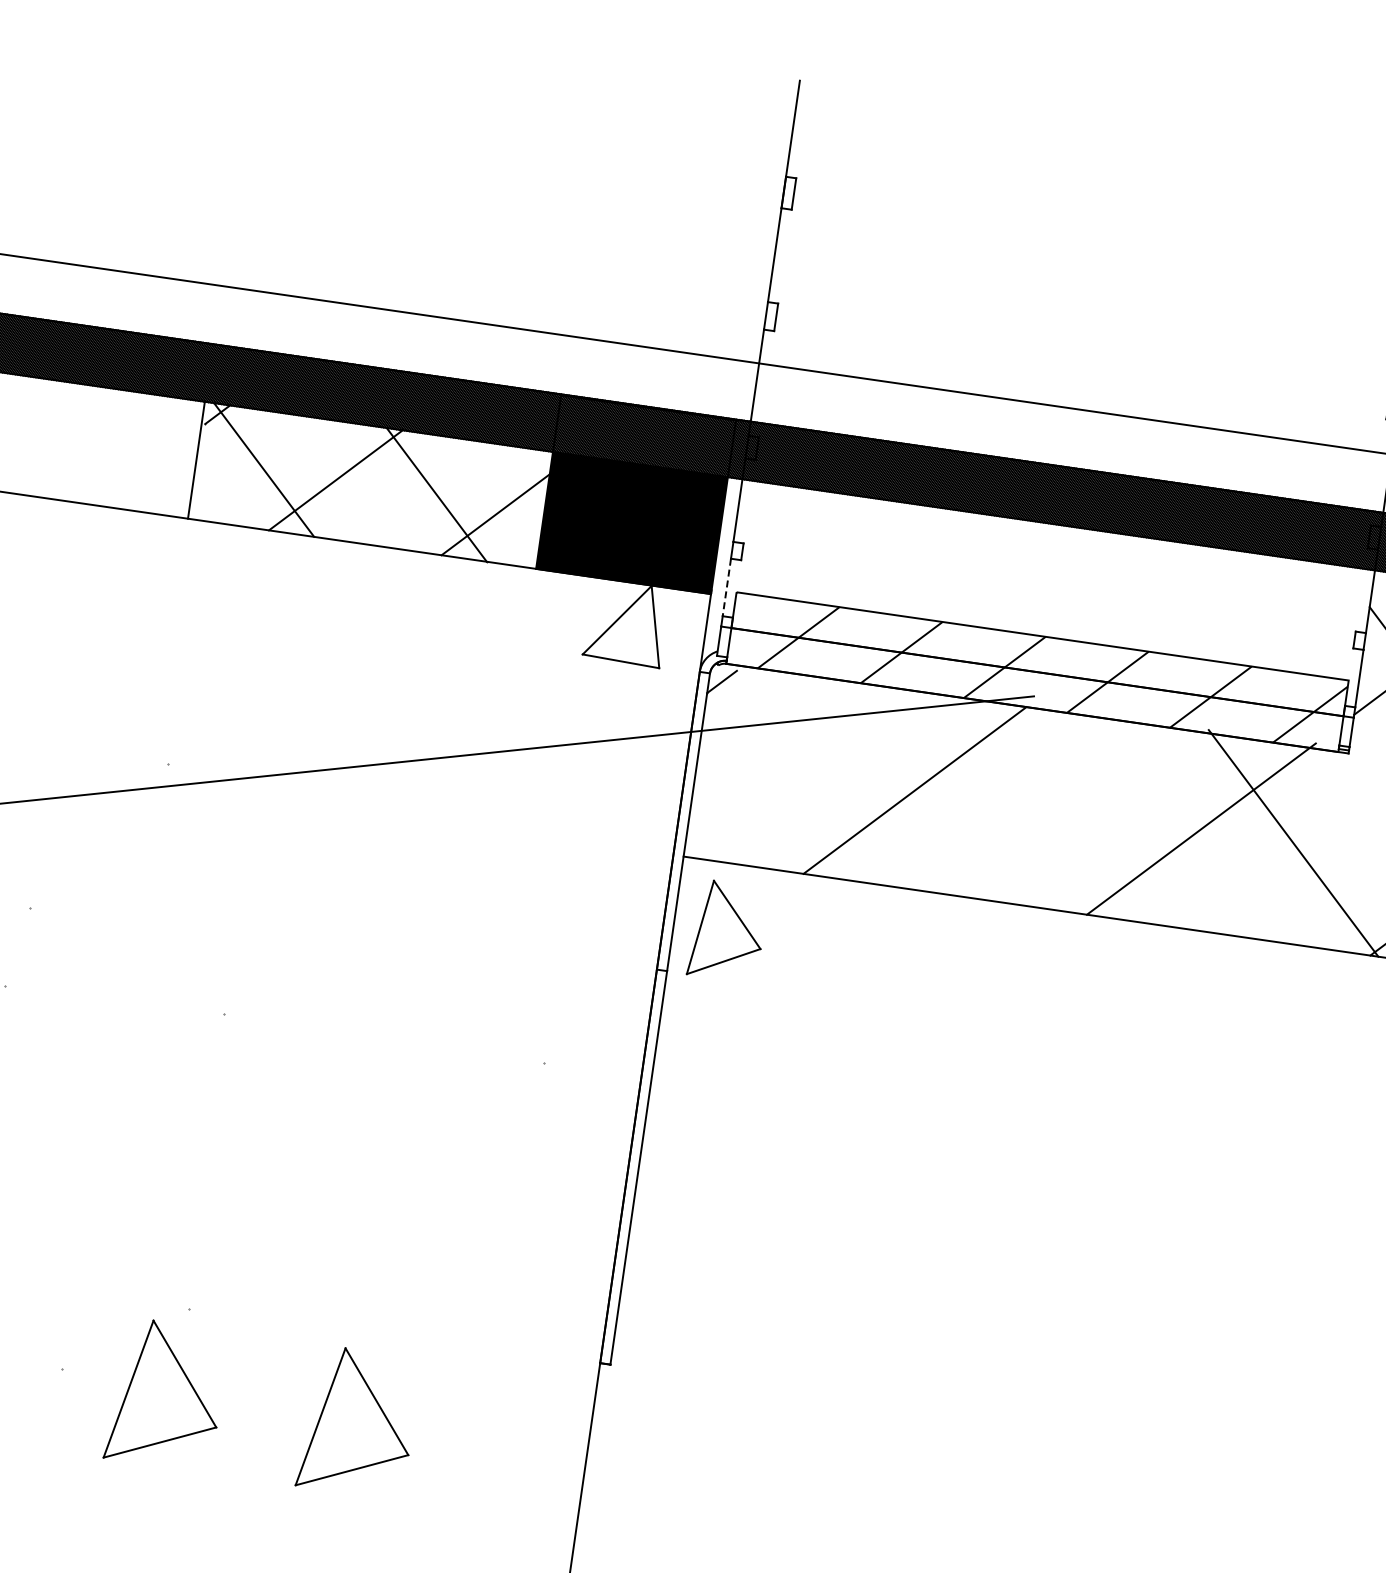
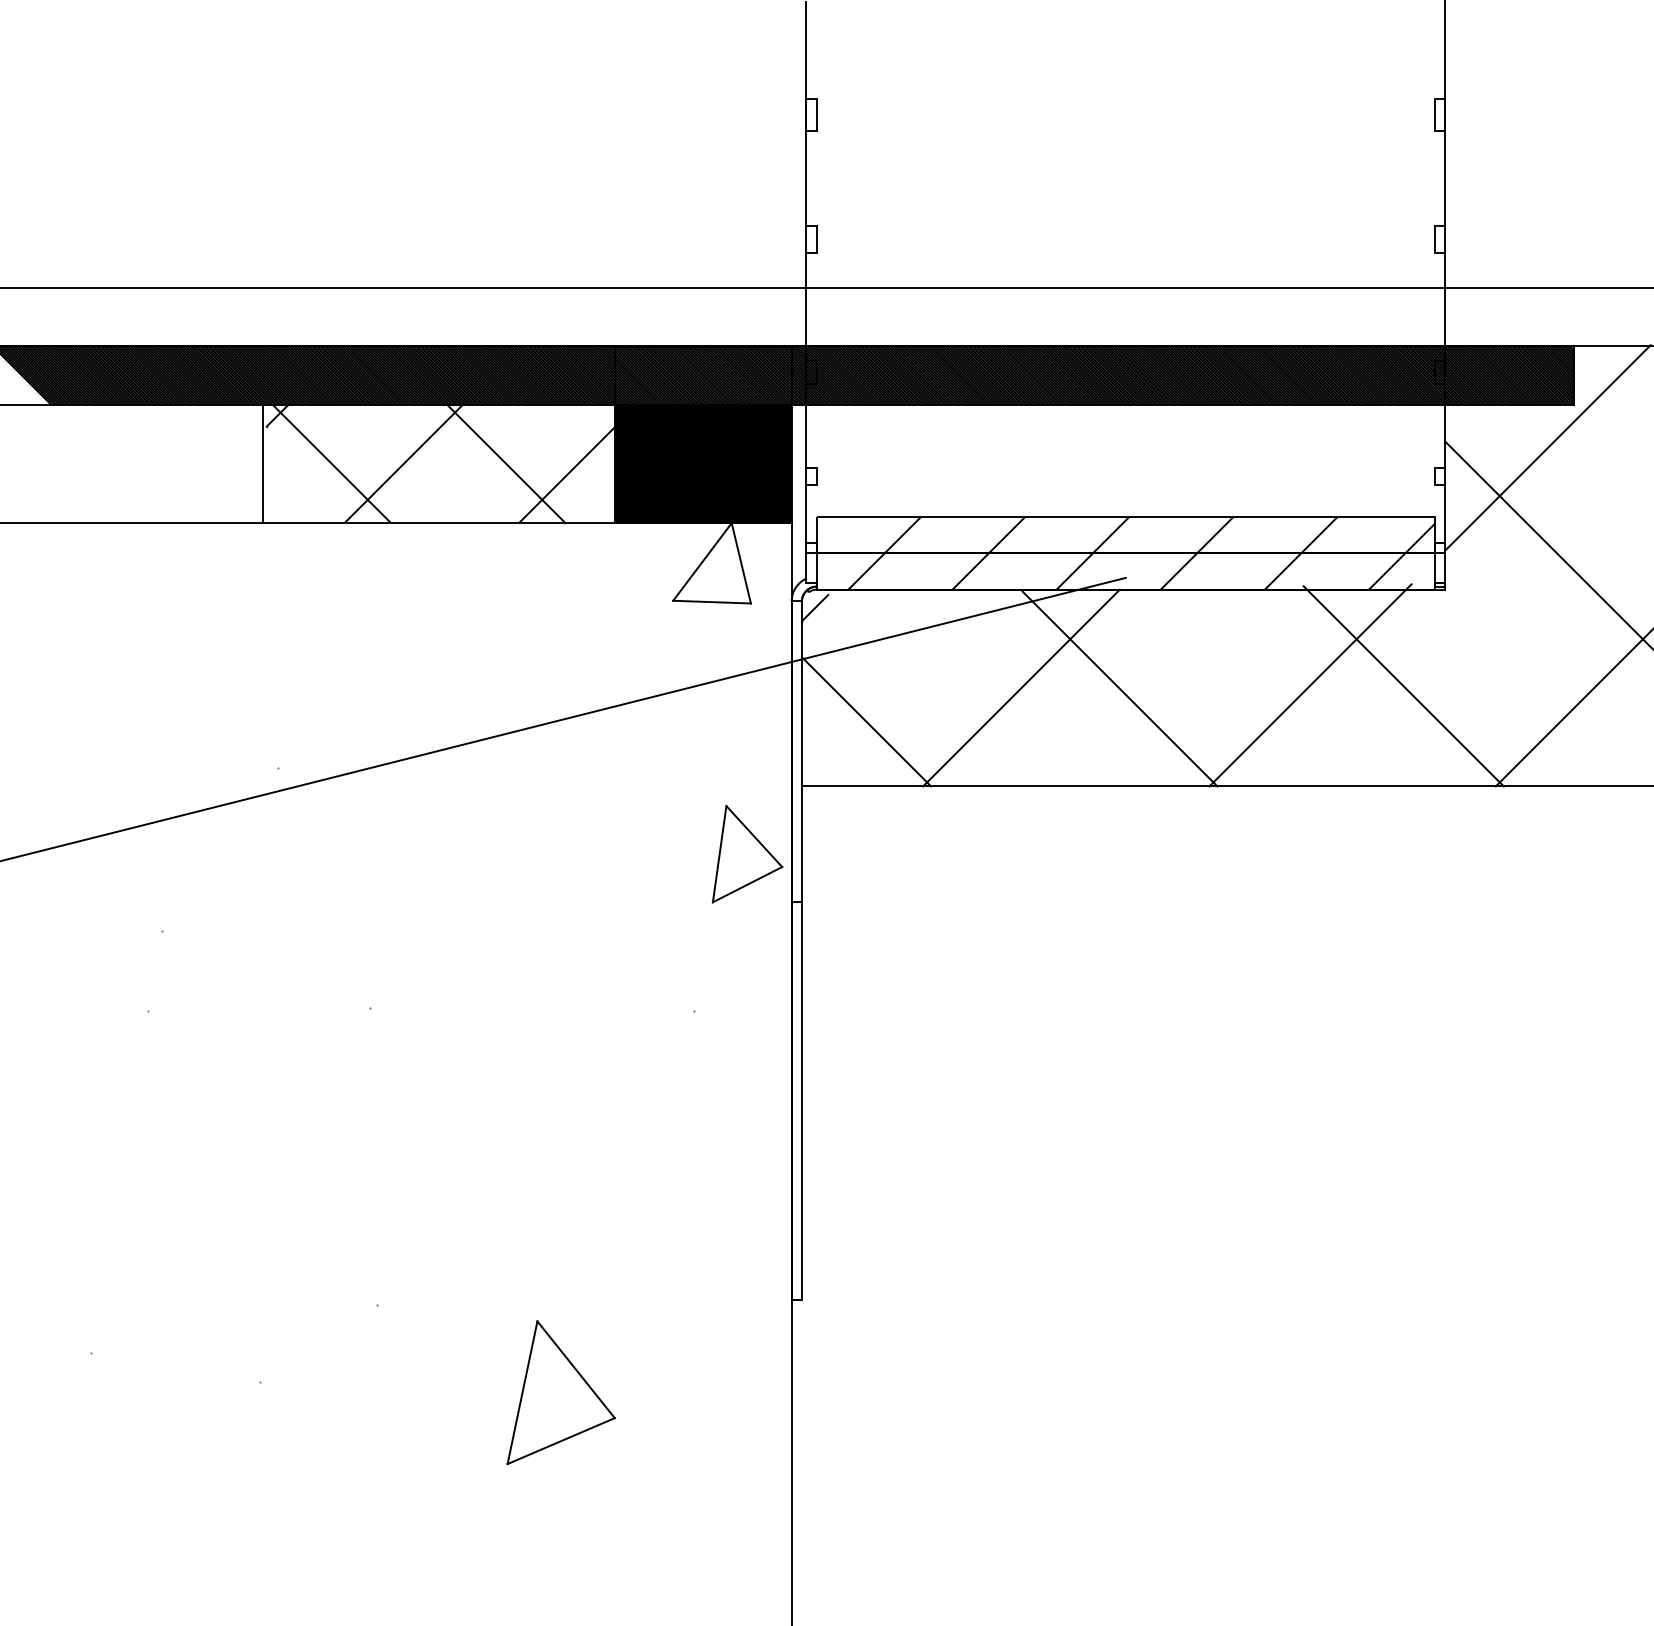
line: (726, 588) -> (806, 514), dashed -> solid
line: (756, 801) -> (866, 721), added
line: (1011, 804) -> (1119, 688), added
part: (727, 931) -> (747, 854), moved
part: (166, 1394) -> (366, 1392), removed

